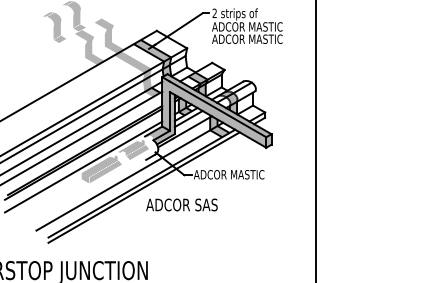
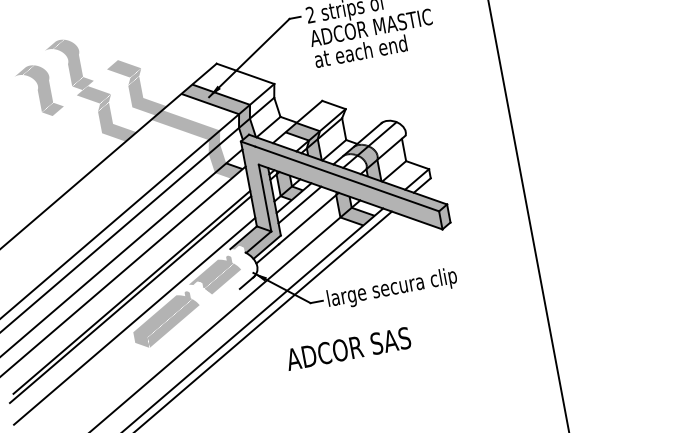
text: (247, 38) -> (375, 47), ADCOR MASTIC -> at each end
text: (231, 175) -> (391, 288), ADCOR MASTIC -> large secura clip
text: (181, 204) -> (347, 348), moved

